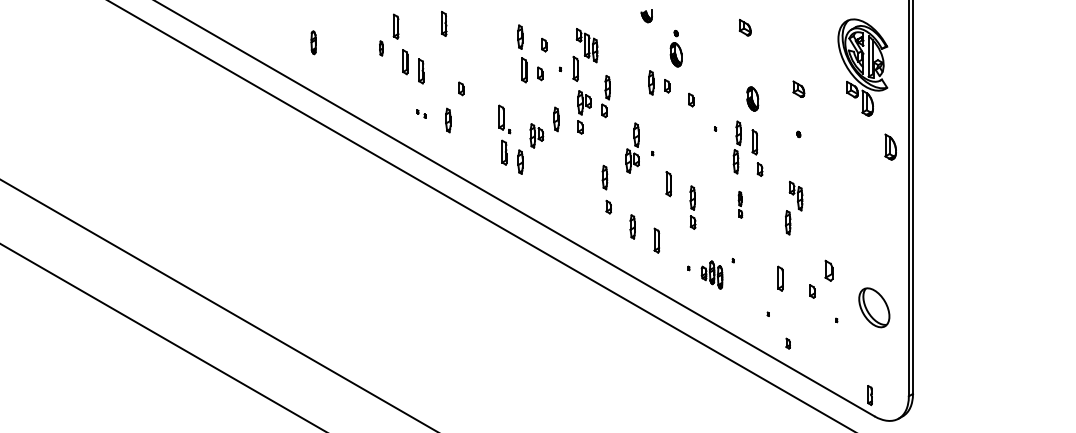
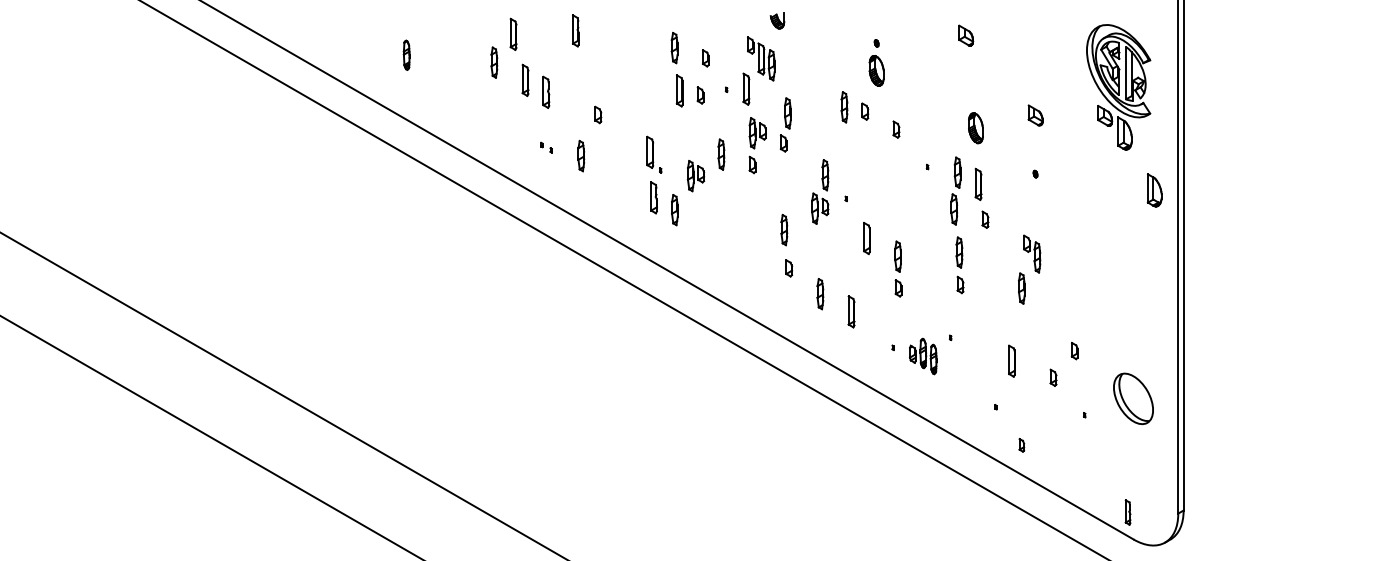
part: (646, 16) -> (777, 21), moved
part: (381, 48) -> (494, 62), size x1.67
part: (740, 204) -> (960, 264), size x1.67
part: (828, 270) -> (1074, 350), size x0.62

